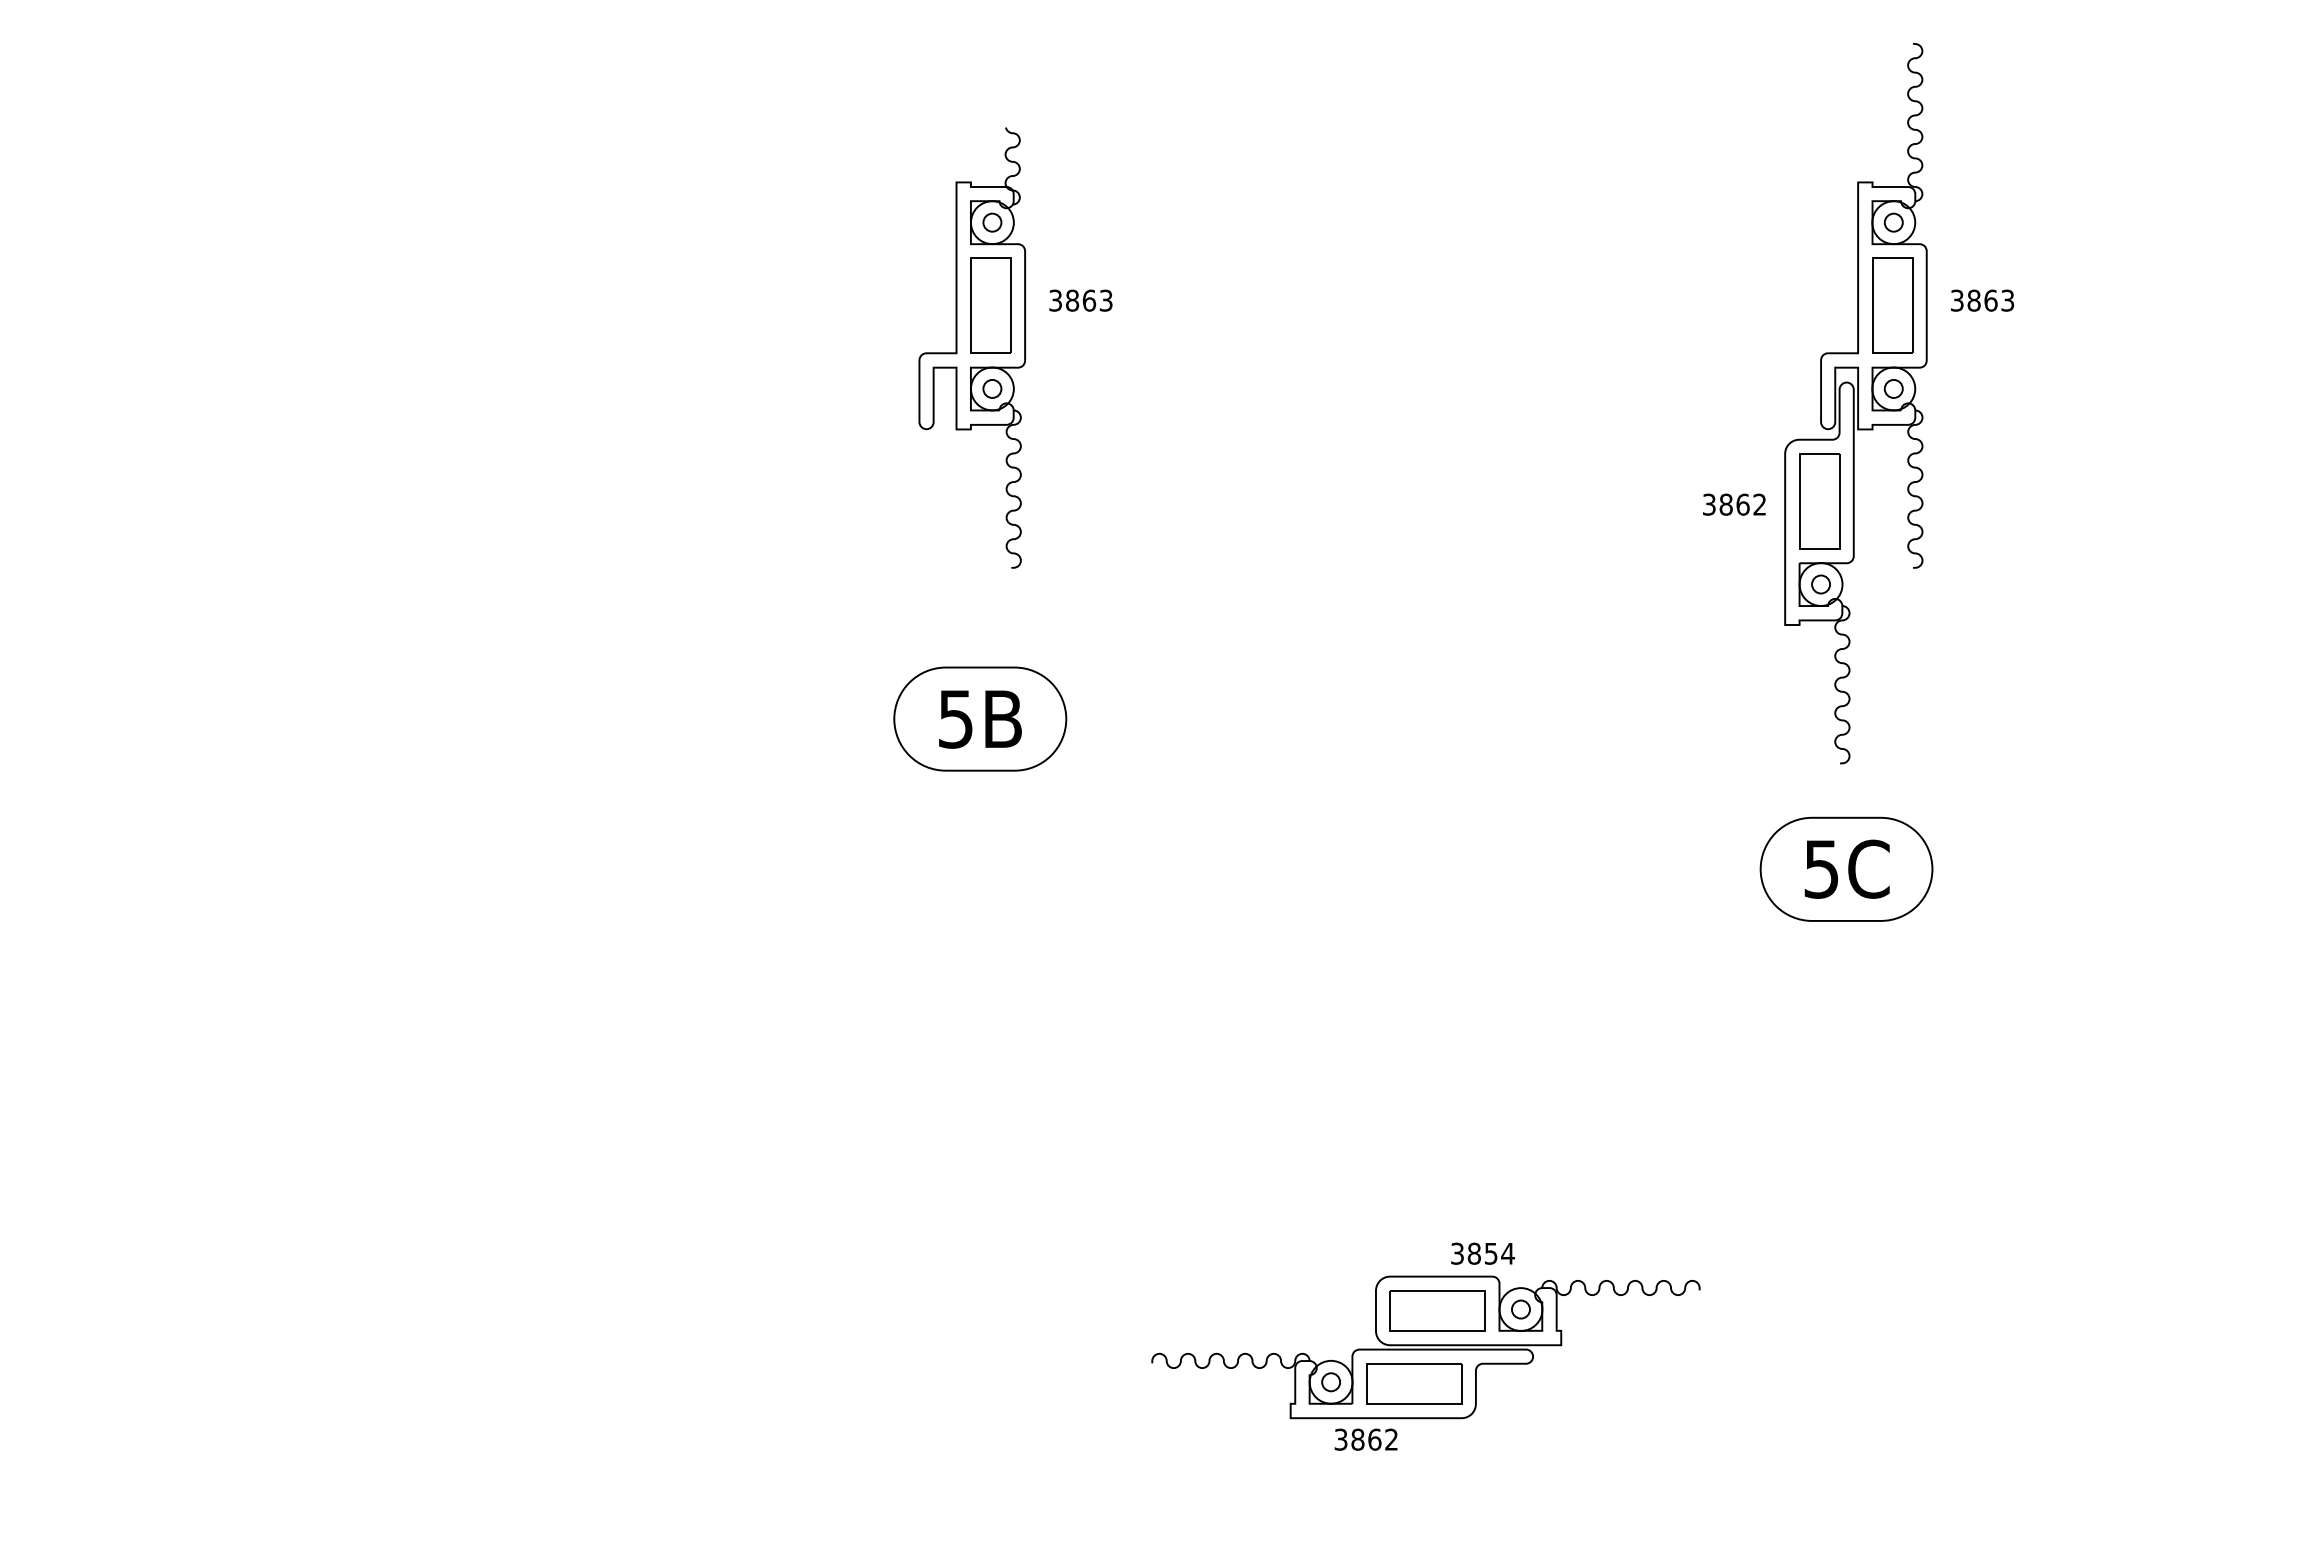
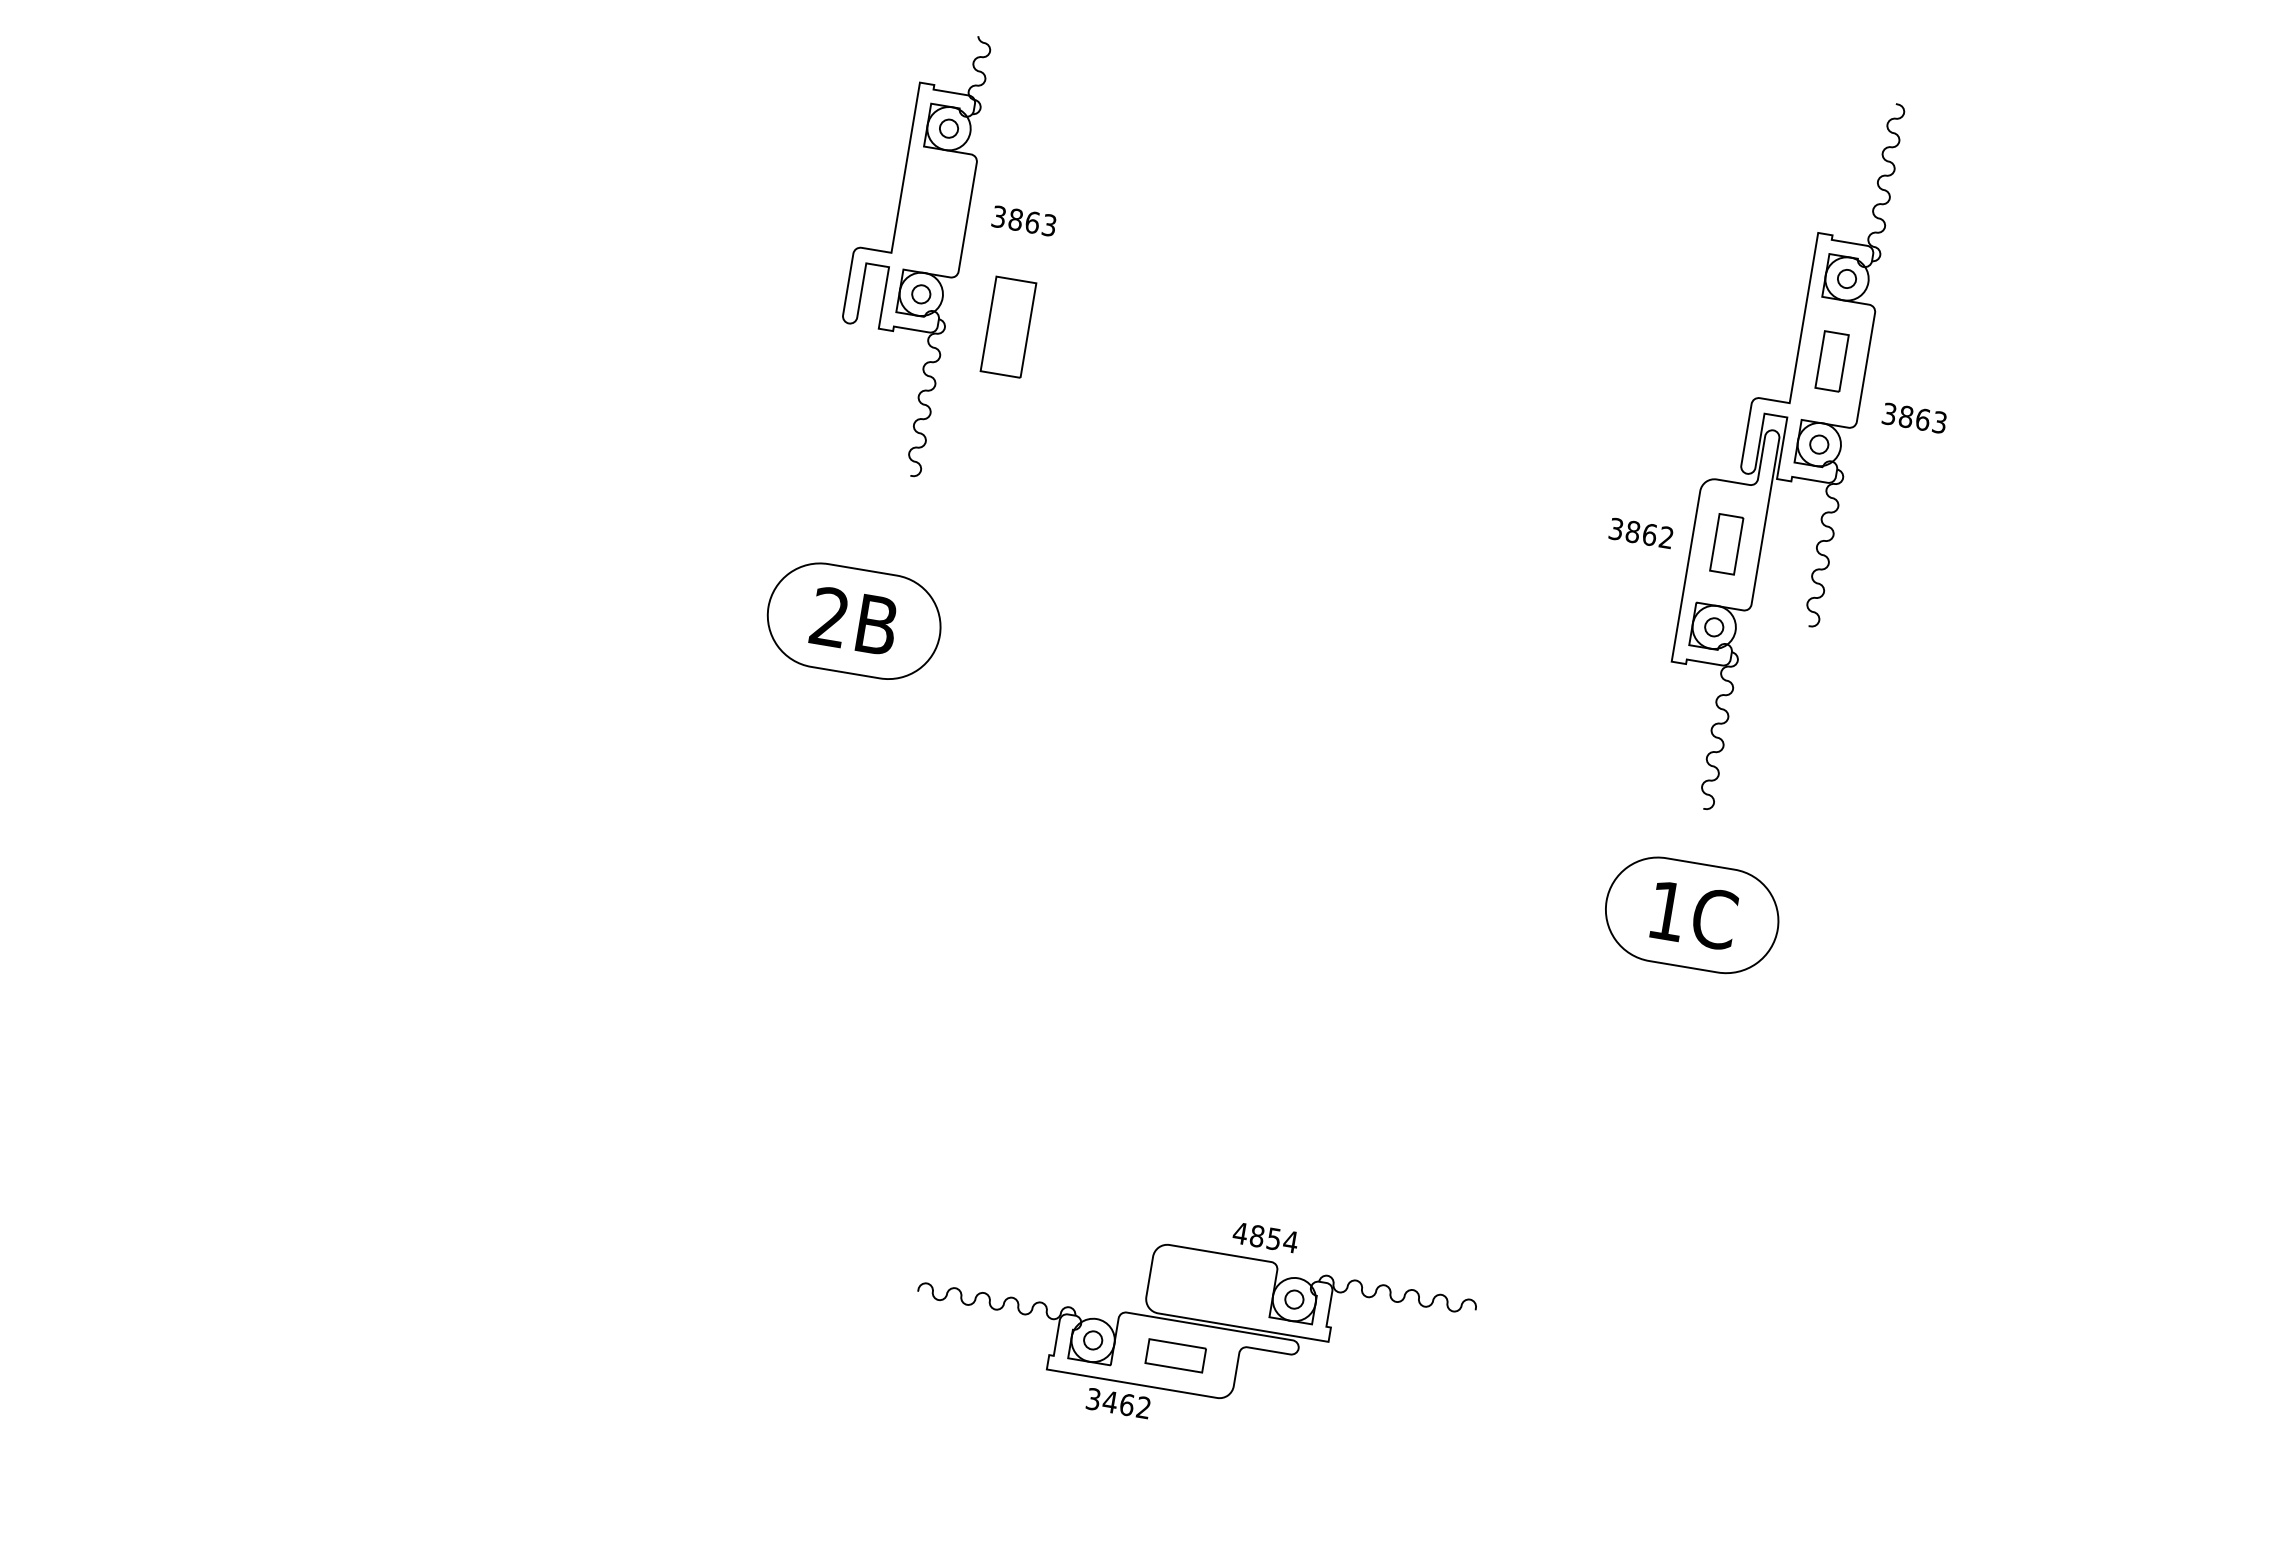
text: (1982, 300) -> (1914, 418), moved
part: (990, 305) -> (1008, 326), moved
part: (1892, 305) -> (1831, 361), size x0.6
part: (1819, 501) -> (1726, 544), size x0.6
text: (955, 718) -> (829, 616), 5B -> 2B
text: (1821, 869) -> (1667, 911), 5C -> 1C
text: (1457, 1253) -> (1240, 1233), 3854 -> 4854
part: (1437, 1310) -> (1211, 1286), removed
part: (1414, 1383) -> (1176, 1355), size x0.6
text: (1357, 1439) -> (1109, 1401), 3862 -> 3462

